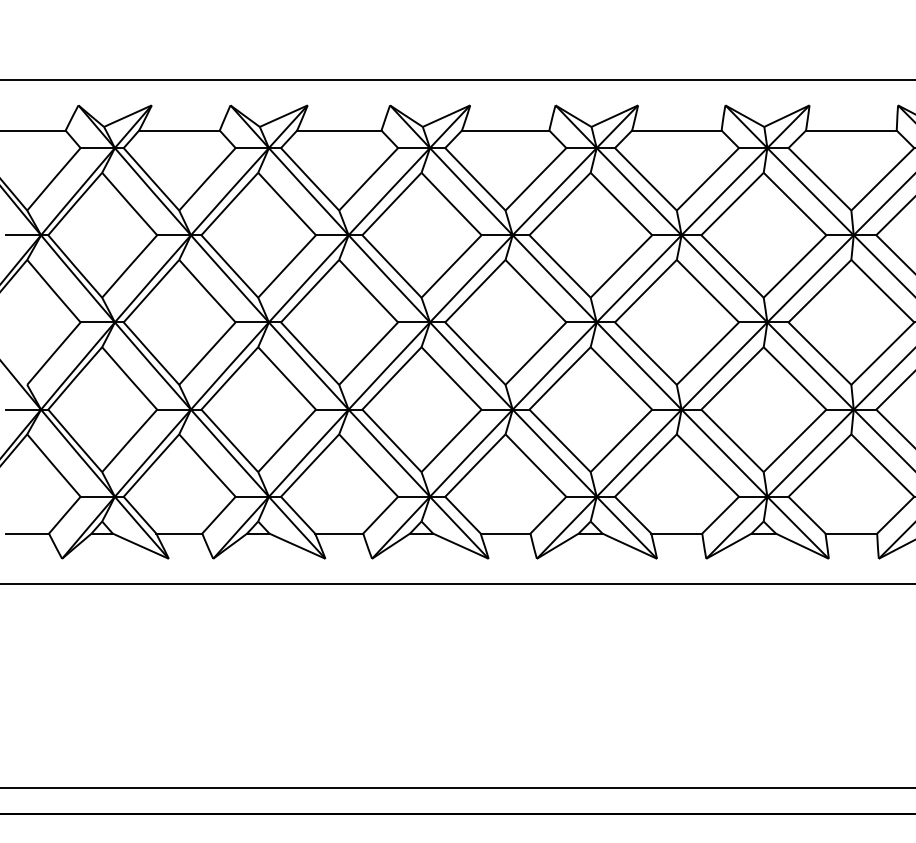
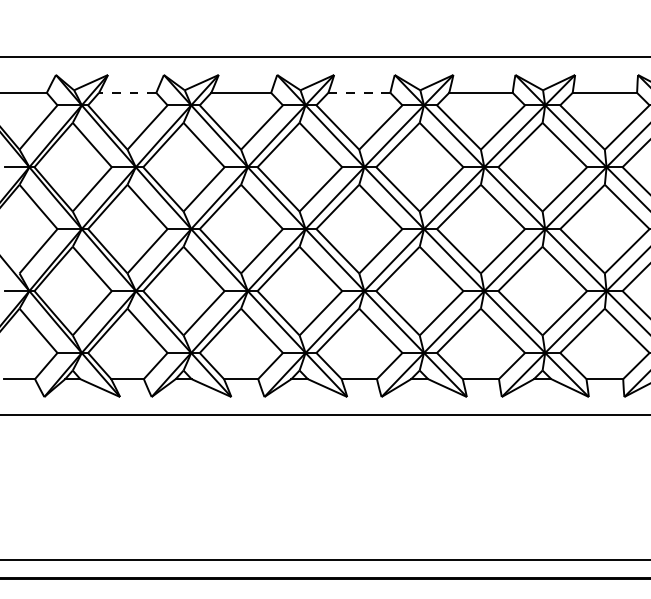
line: (178, 130) -> (126, 92), solid -> dashed
line: (505, 130) -> (359, 92), solid -> dashed

